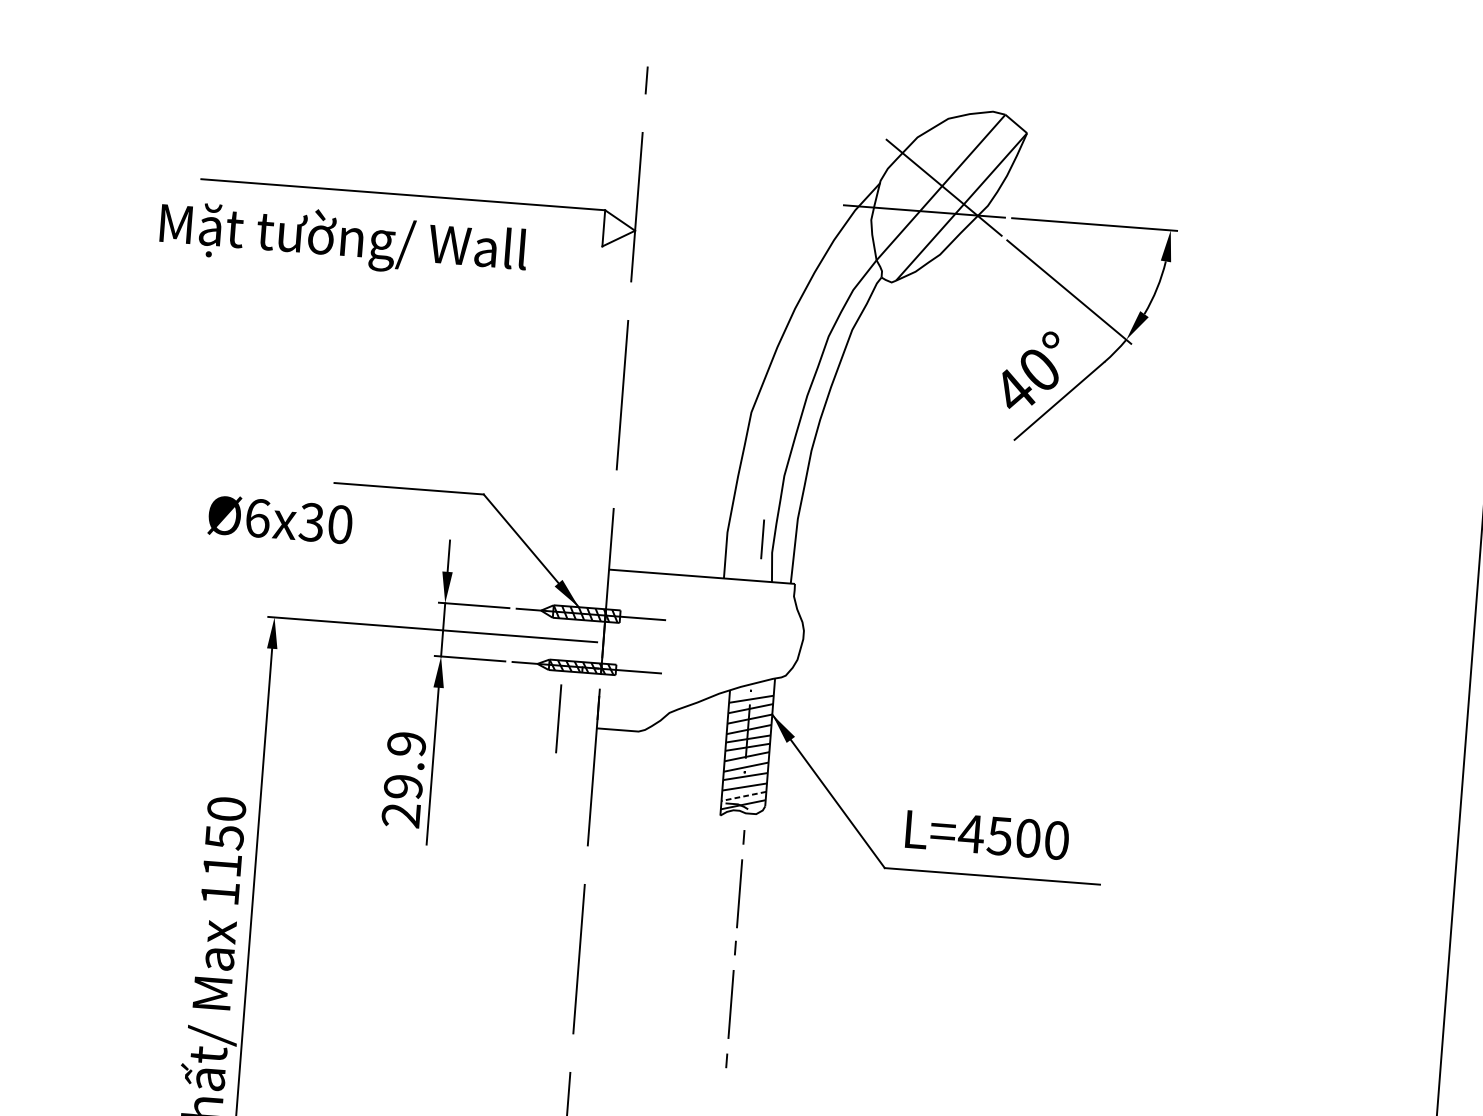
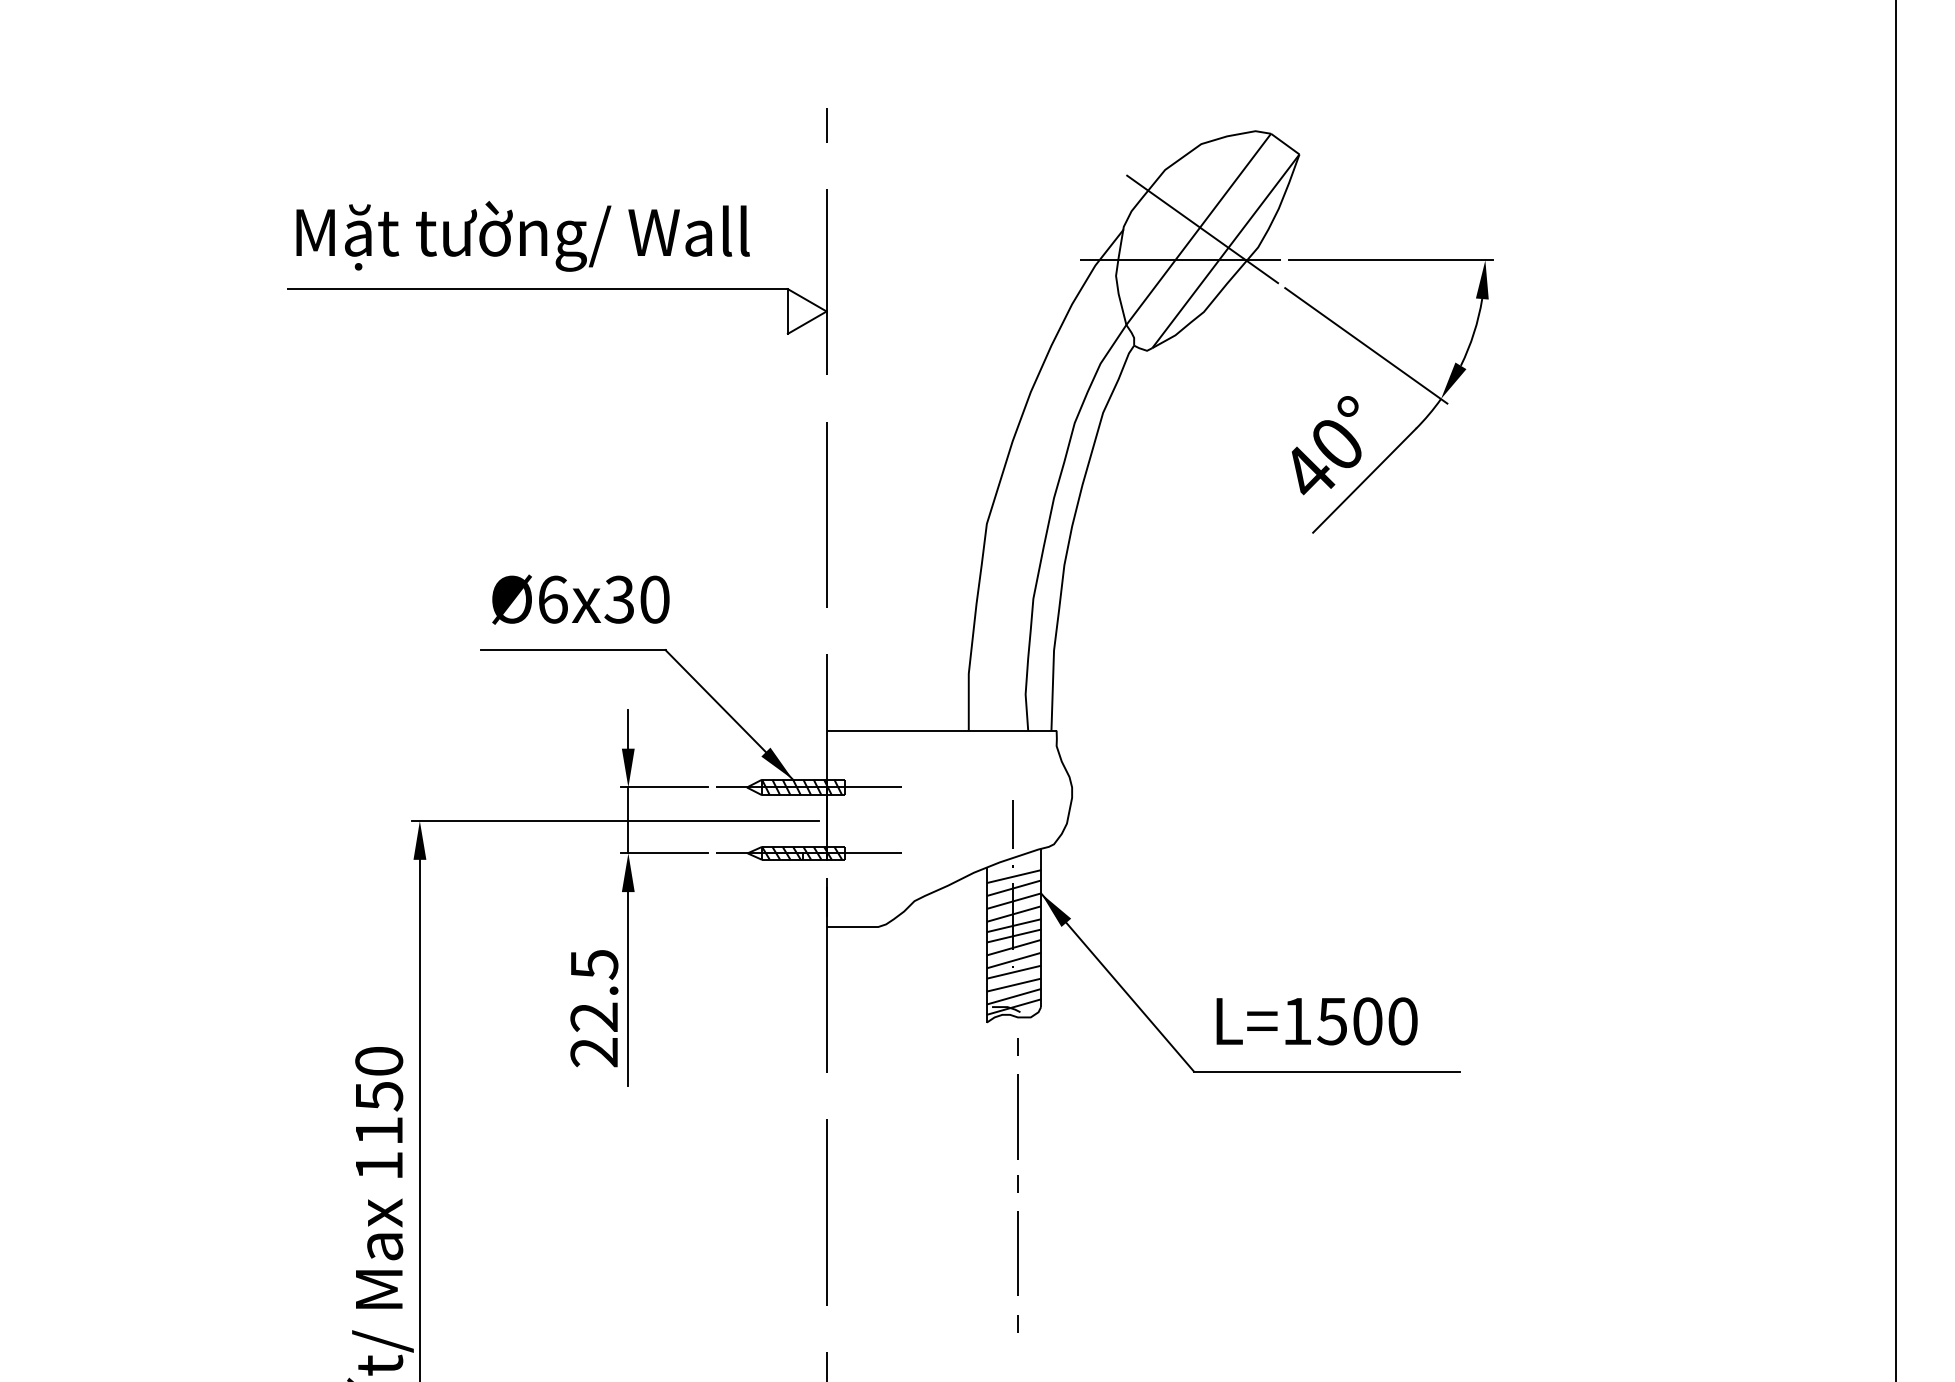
text: (343, 240) -> (522, 236), moved
text: (280, 519) -> (580, 599), moved
line: (762, 539) -> (1012, 824), moved
line: (558, 718) -> (778, 918), removed
text: (405, 765) -> (594, 990), 29.9 -> 22.5
line: (743, 796) -> (1013, 996), dashed -> solid
text: (971, 834) -> (1297, 1021), L=4500 -> L=1500

